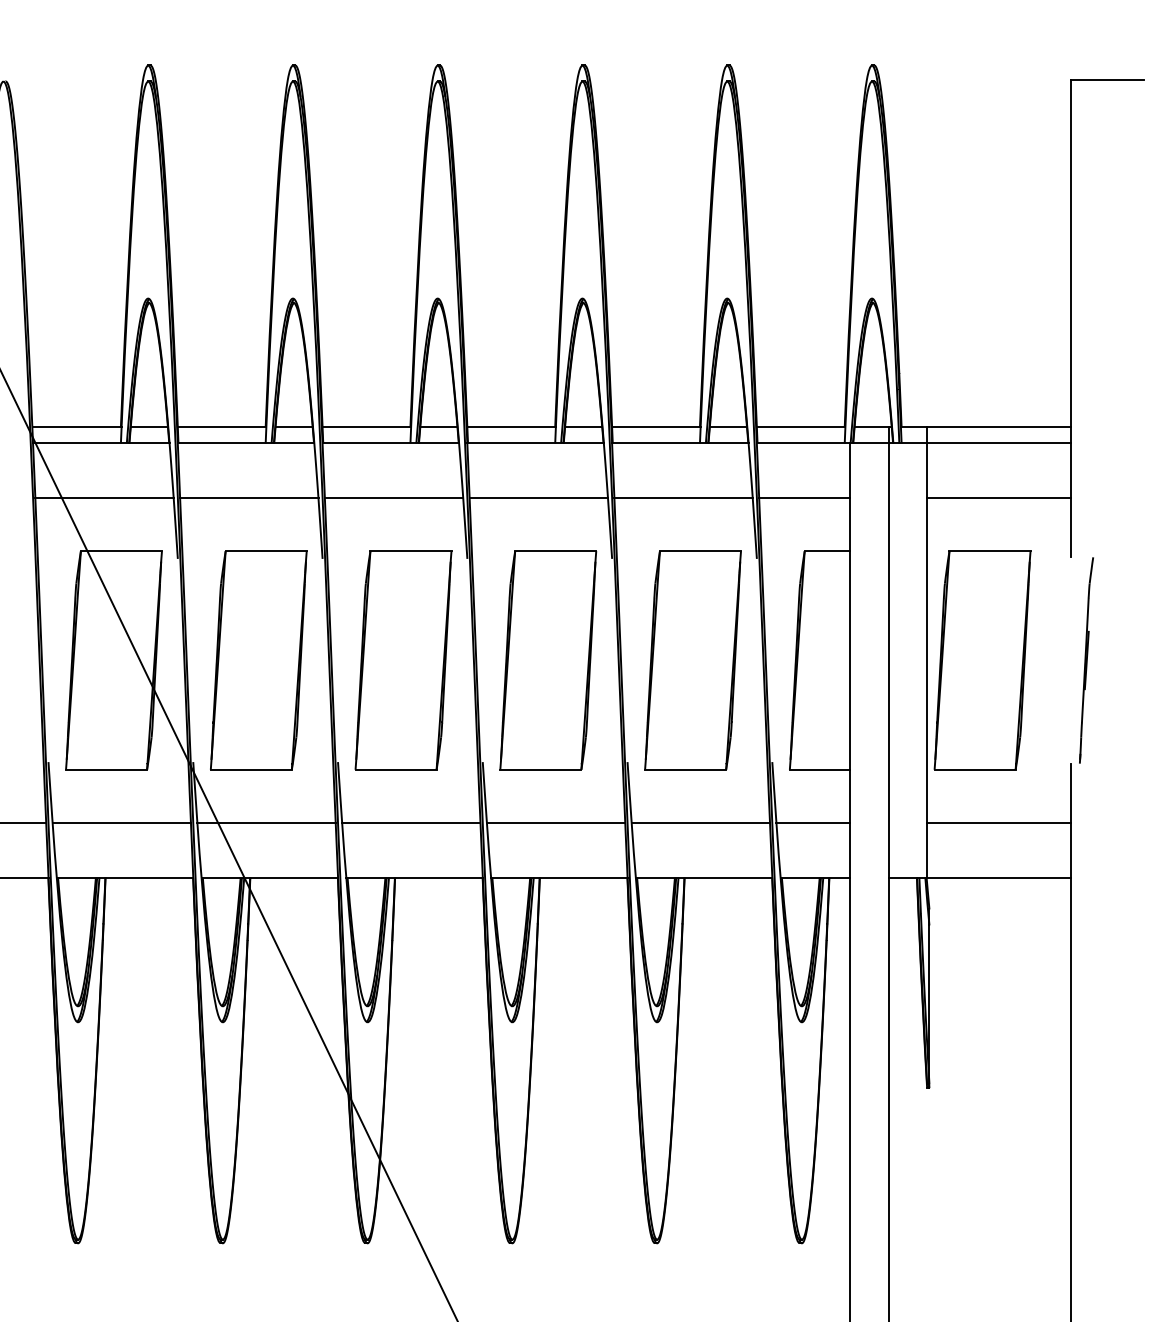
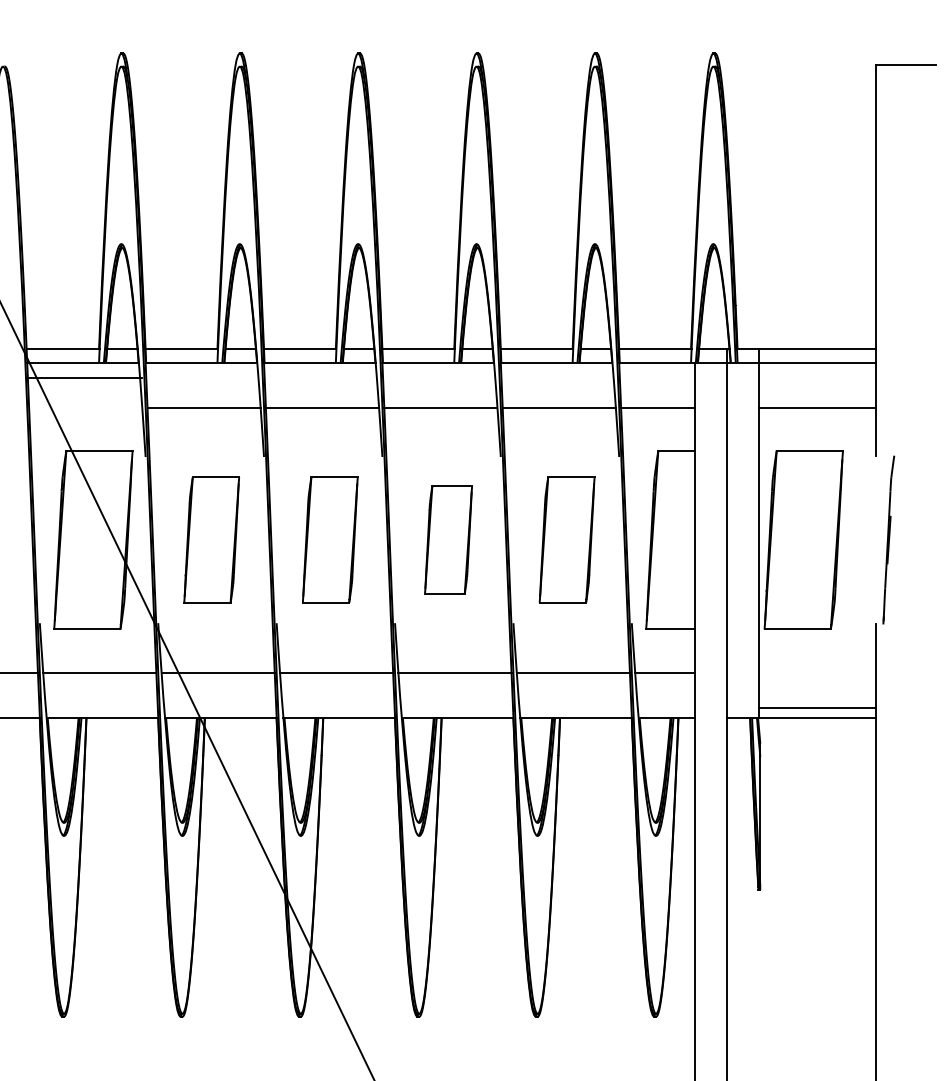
line: (104, 498) -> (85, 377), moved
part: (258, 659) -> (211, 539), size x0.7
part: (403, 659) -> (330, 539), size x0.7
part: (548, 659) -> (448, 539), size x0.6
part: (693, 659) -> (567, 539), size x0.7
line: (999, 822) -> (817, 707), moved

